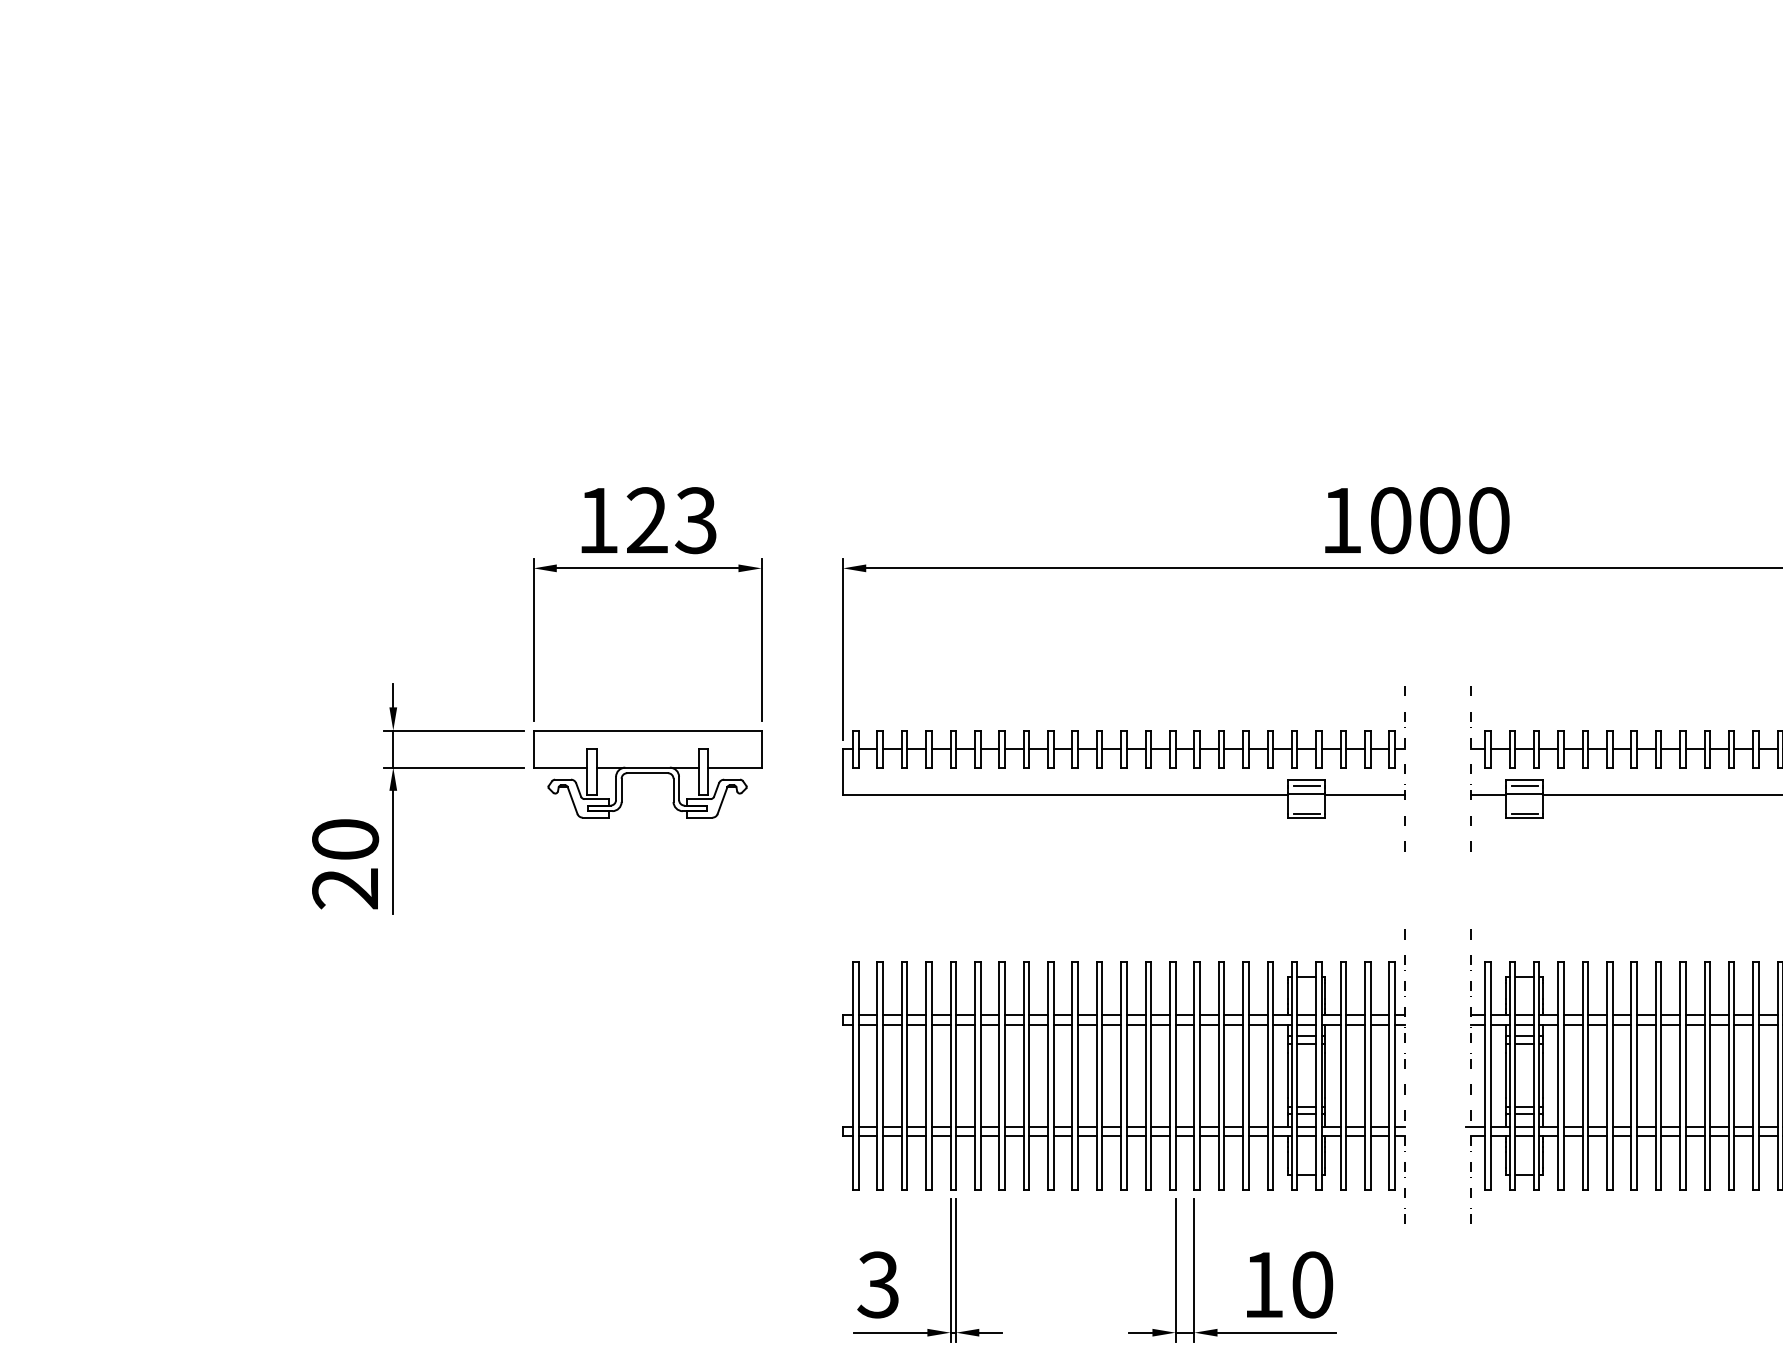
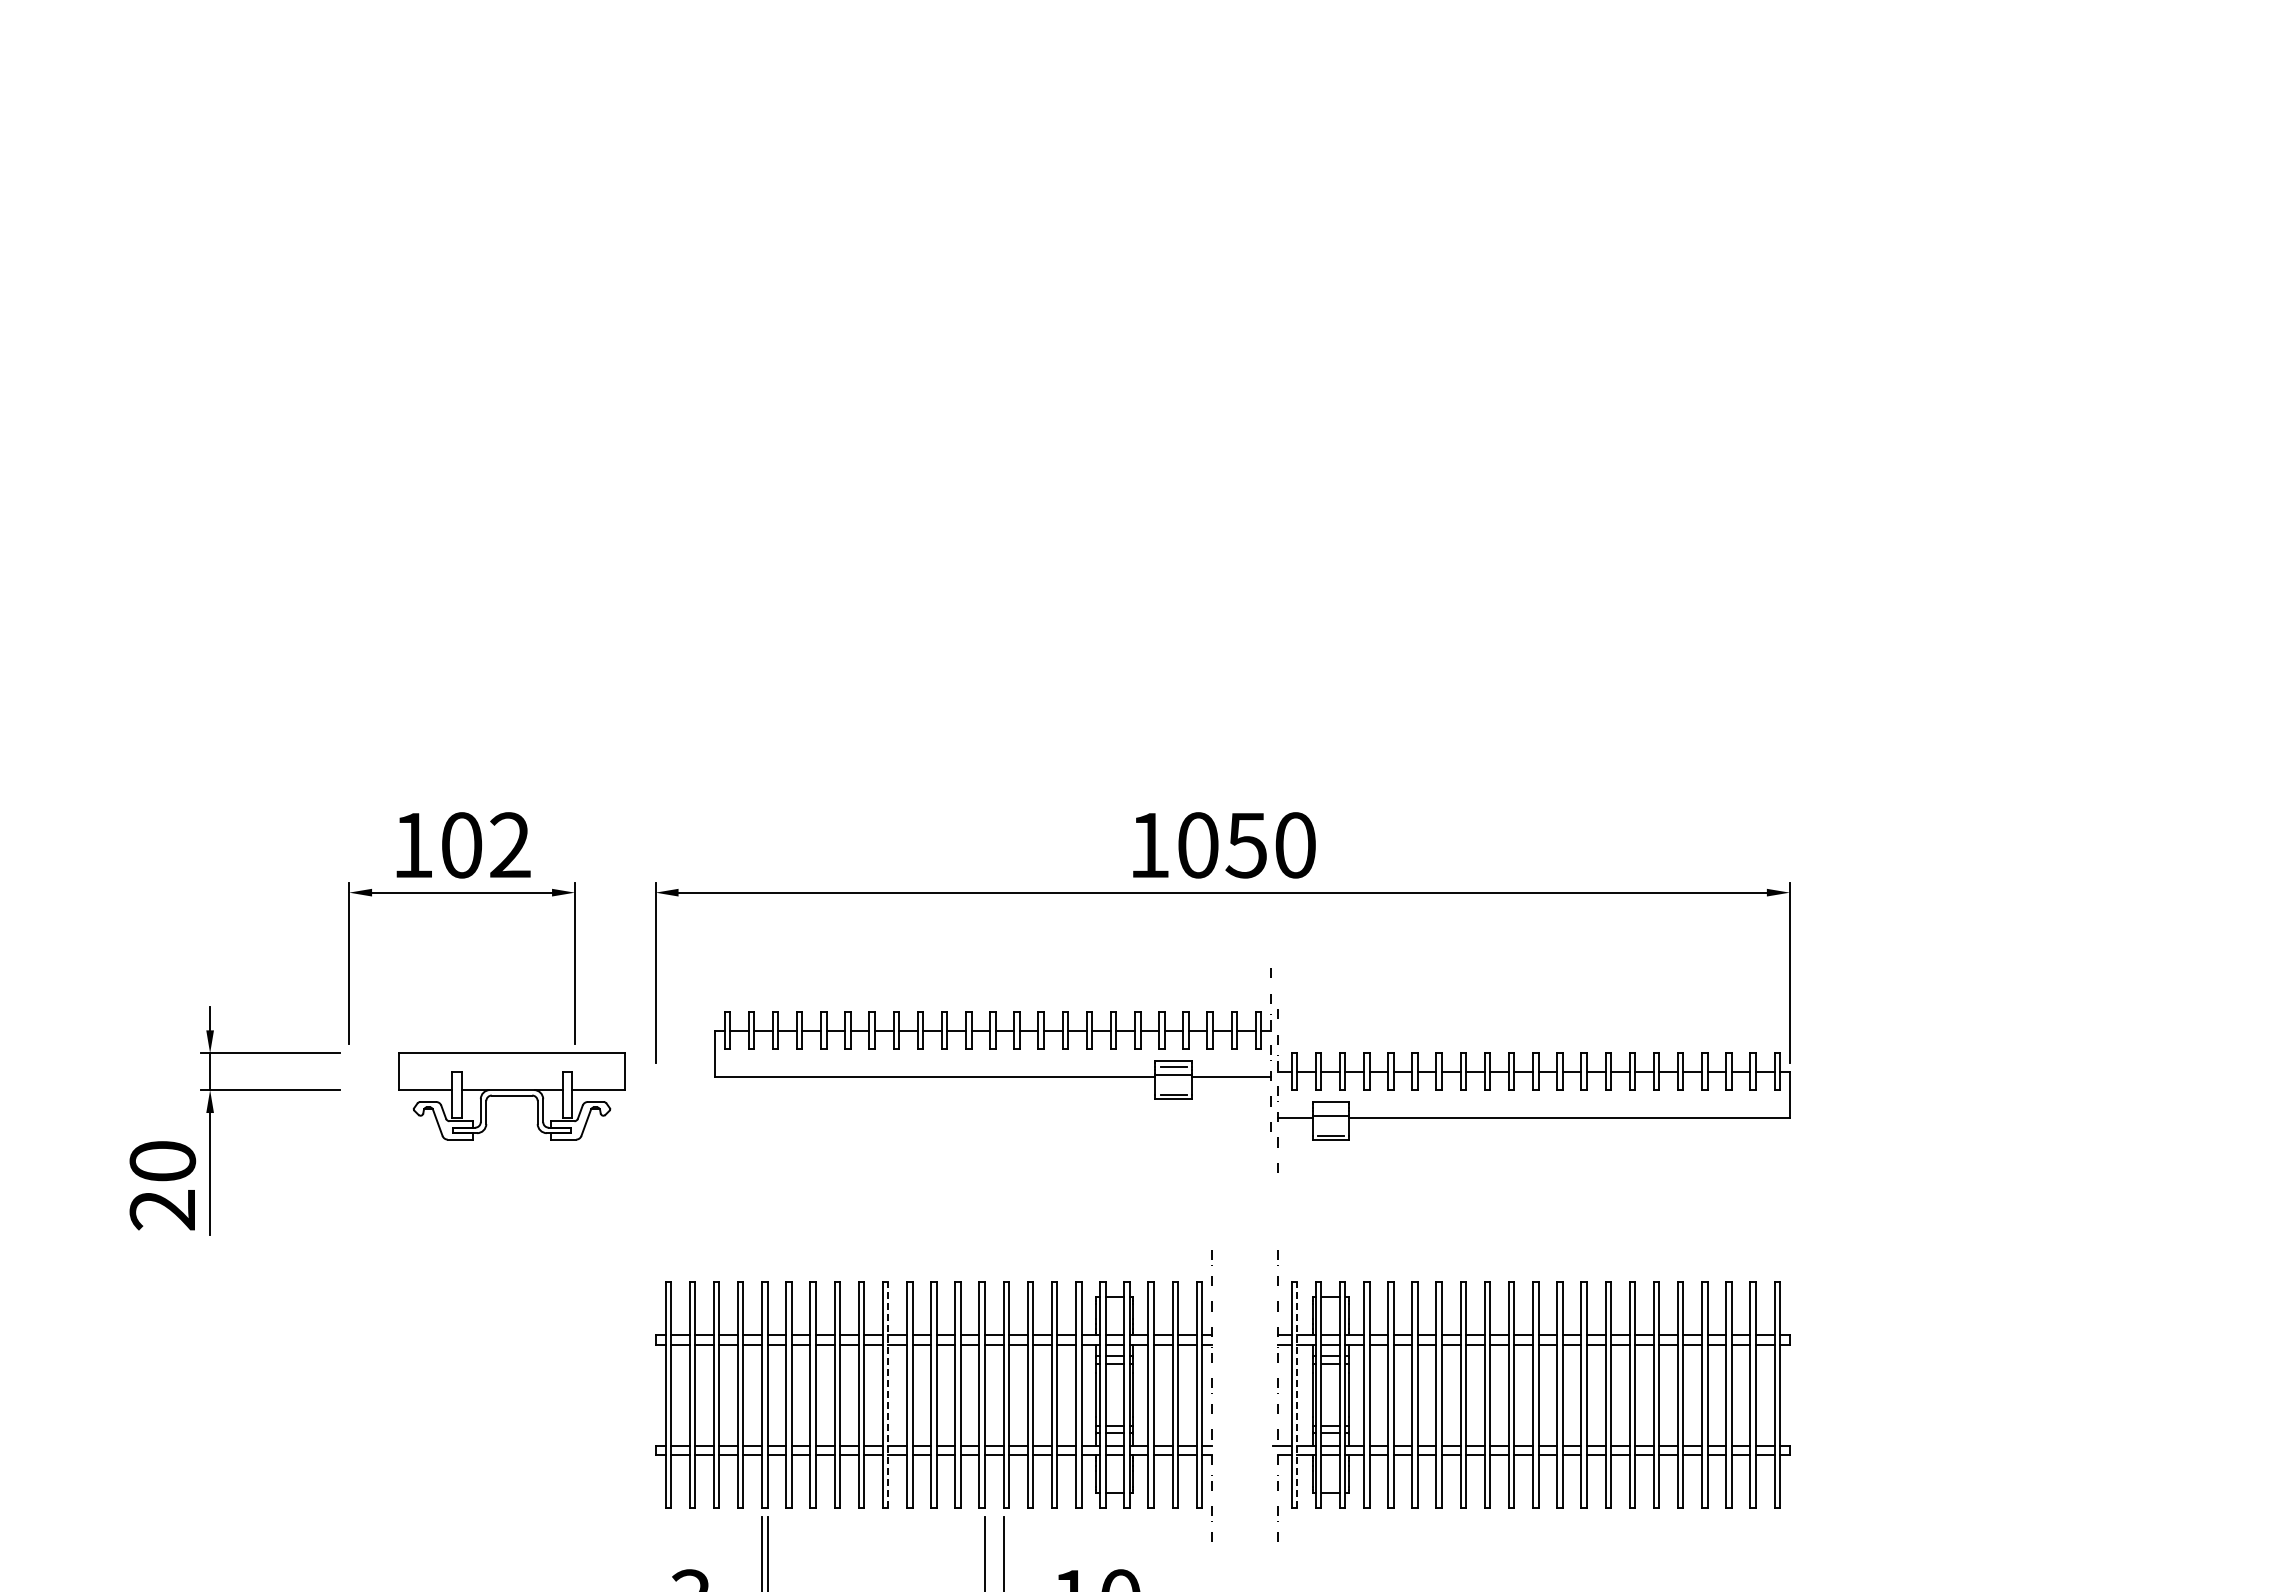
text: (671, 520) -> (485, 845), 123 -> 102
text: (1439, 520) -> (1246, 845), 1000 -> 1050
part: (1123, 768) -> (992, 1049), moved
part: (647, 774) -> (511, 1096), moved
line: (1524, 786) -> (1330, 1108), removed
line: (1078, 1076) -> (888, 1395), solid -> dashed
line: (1491, 1076) -> (1297, 1395), solid -> dashed

